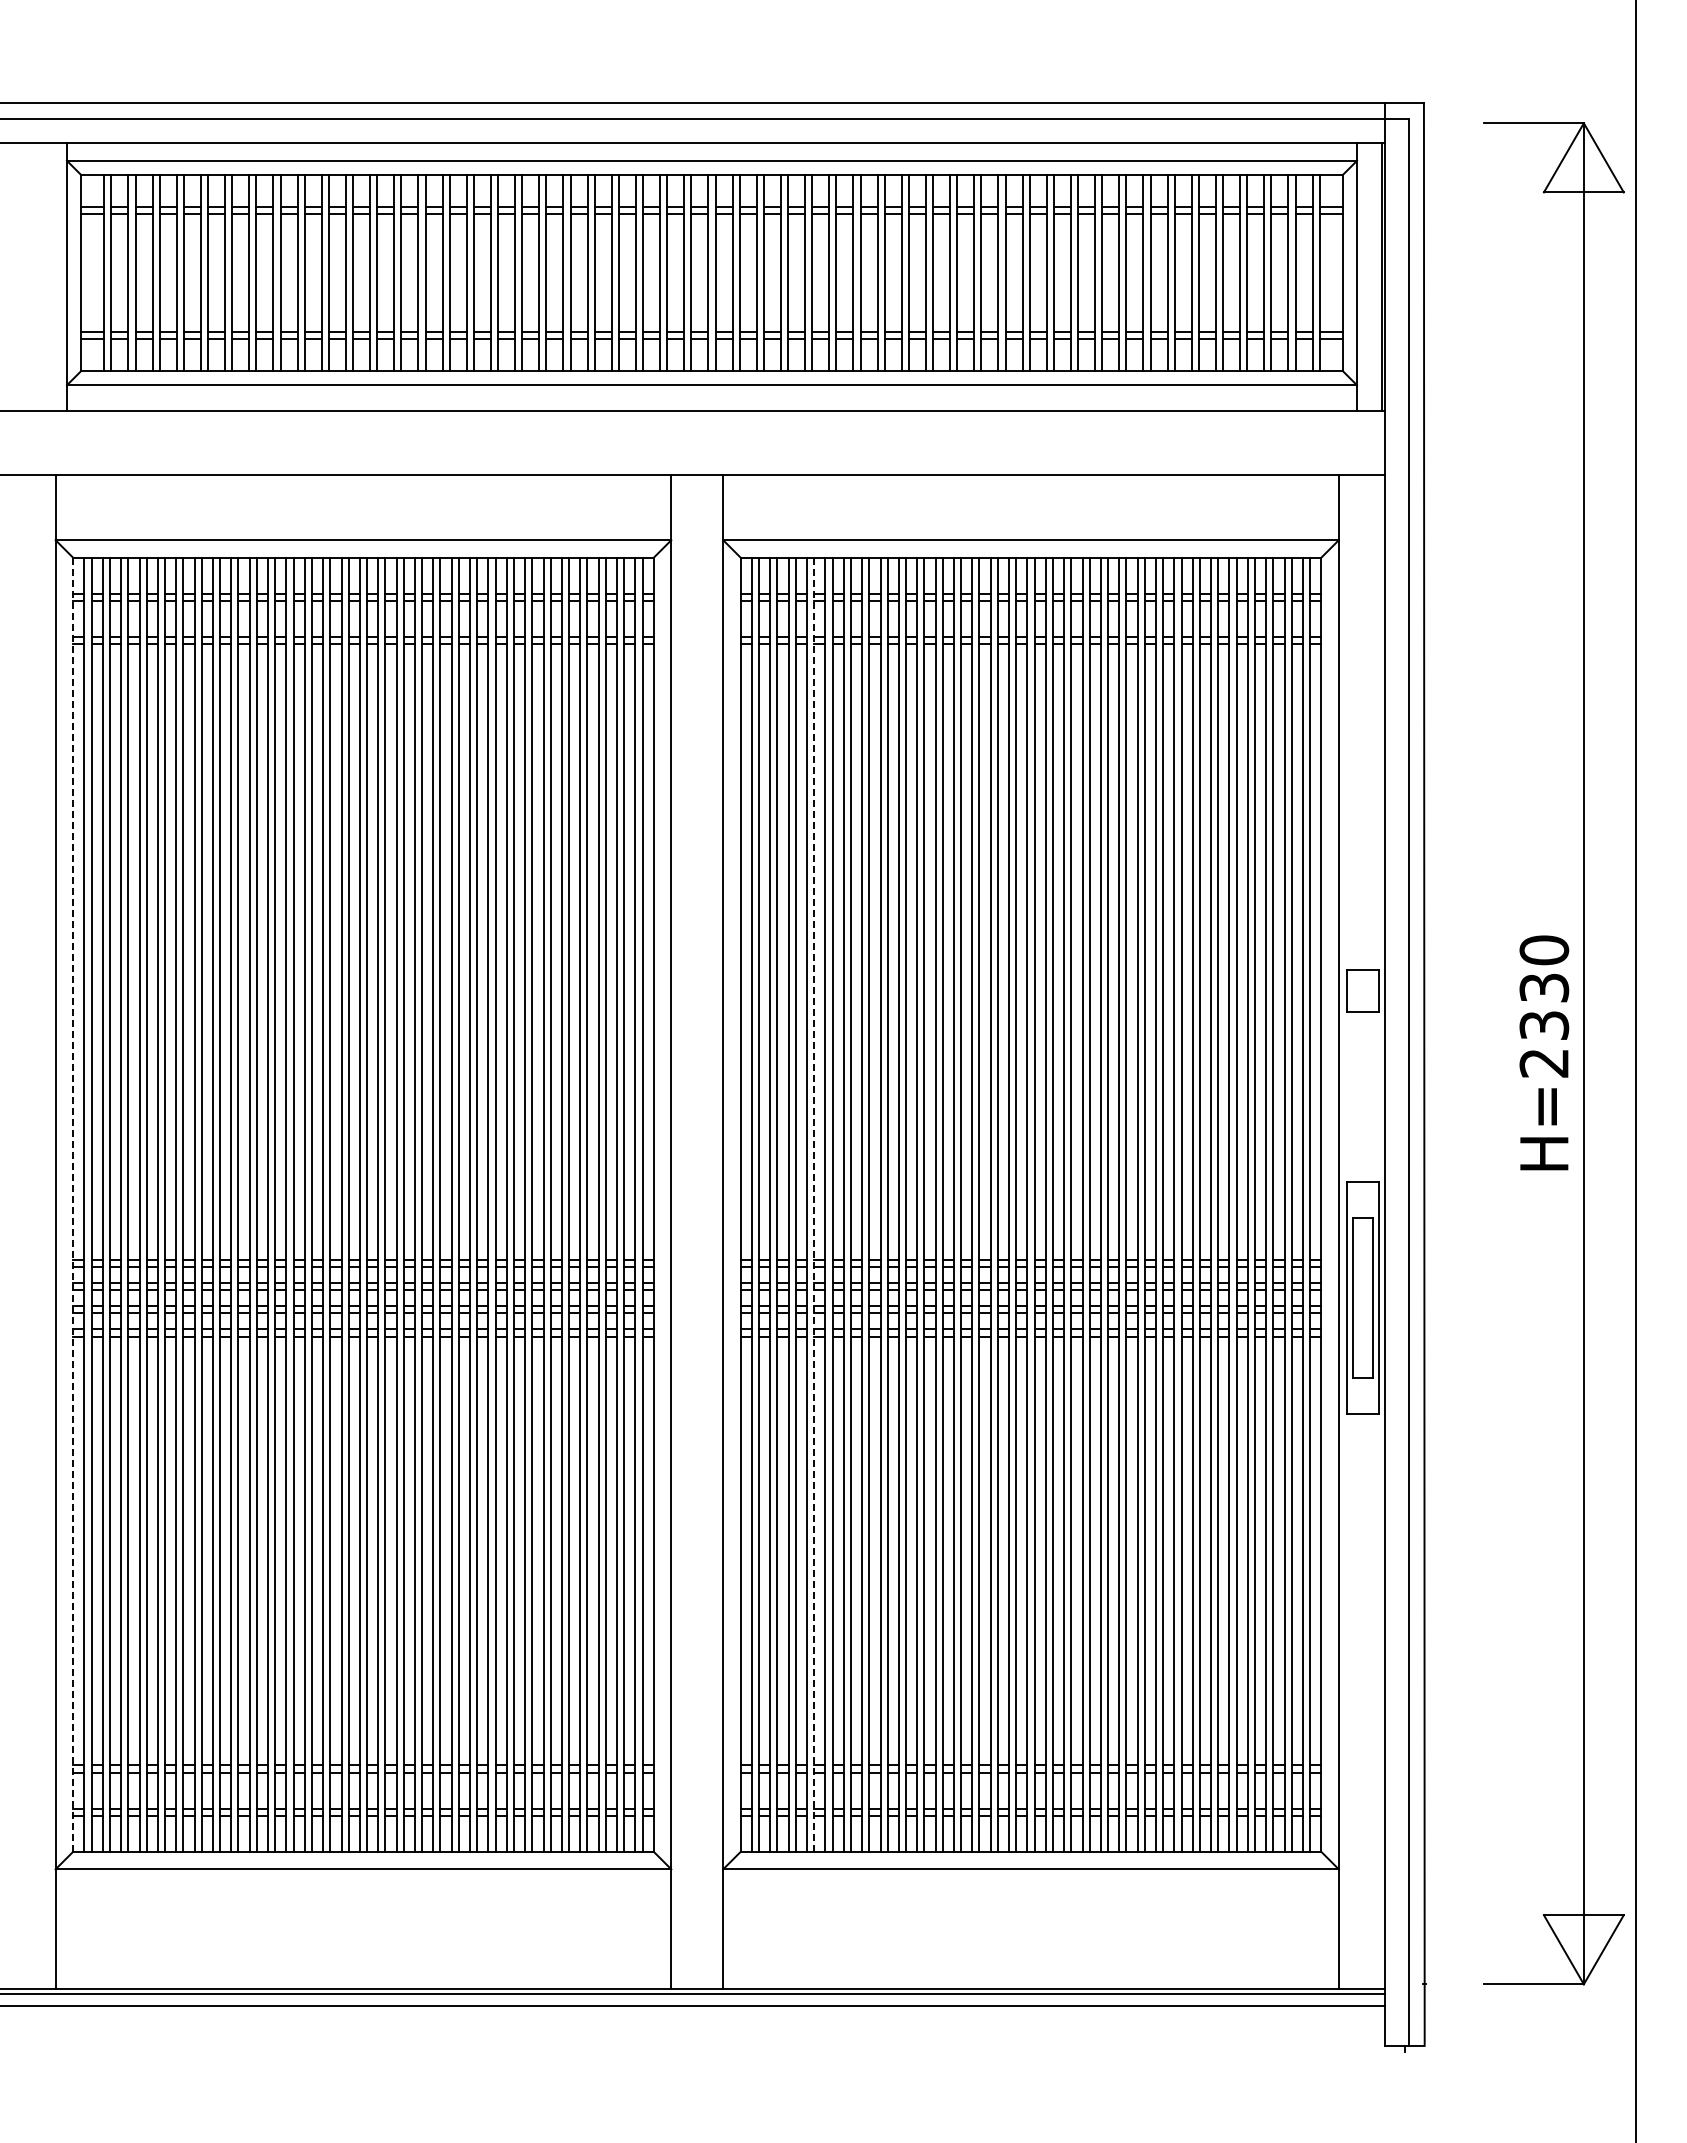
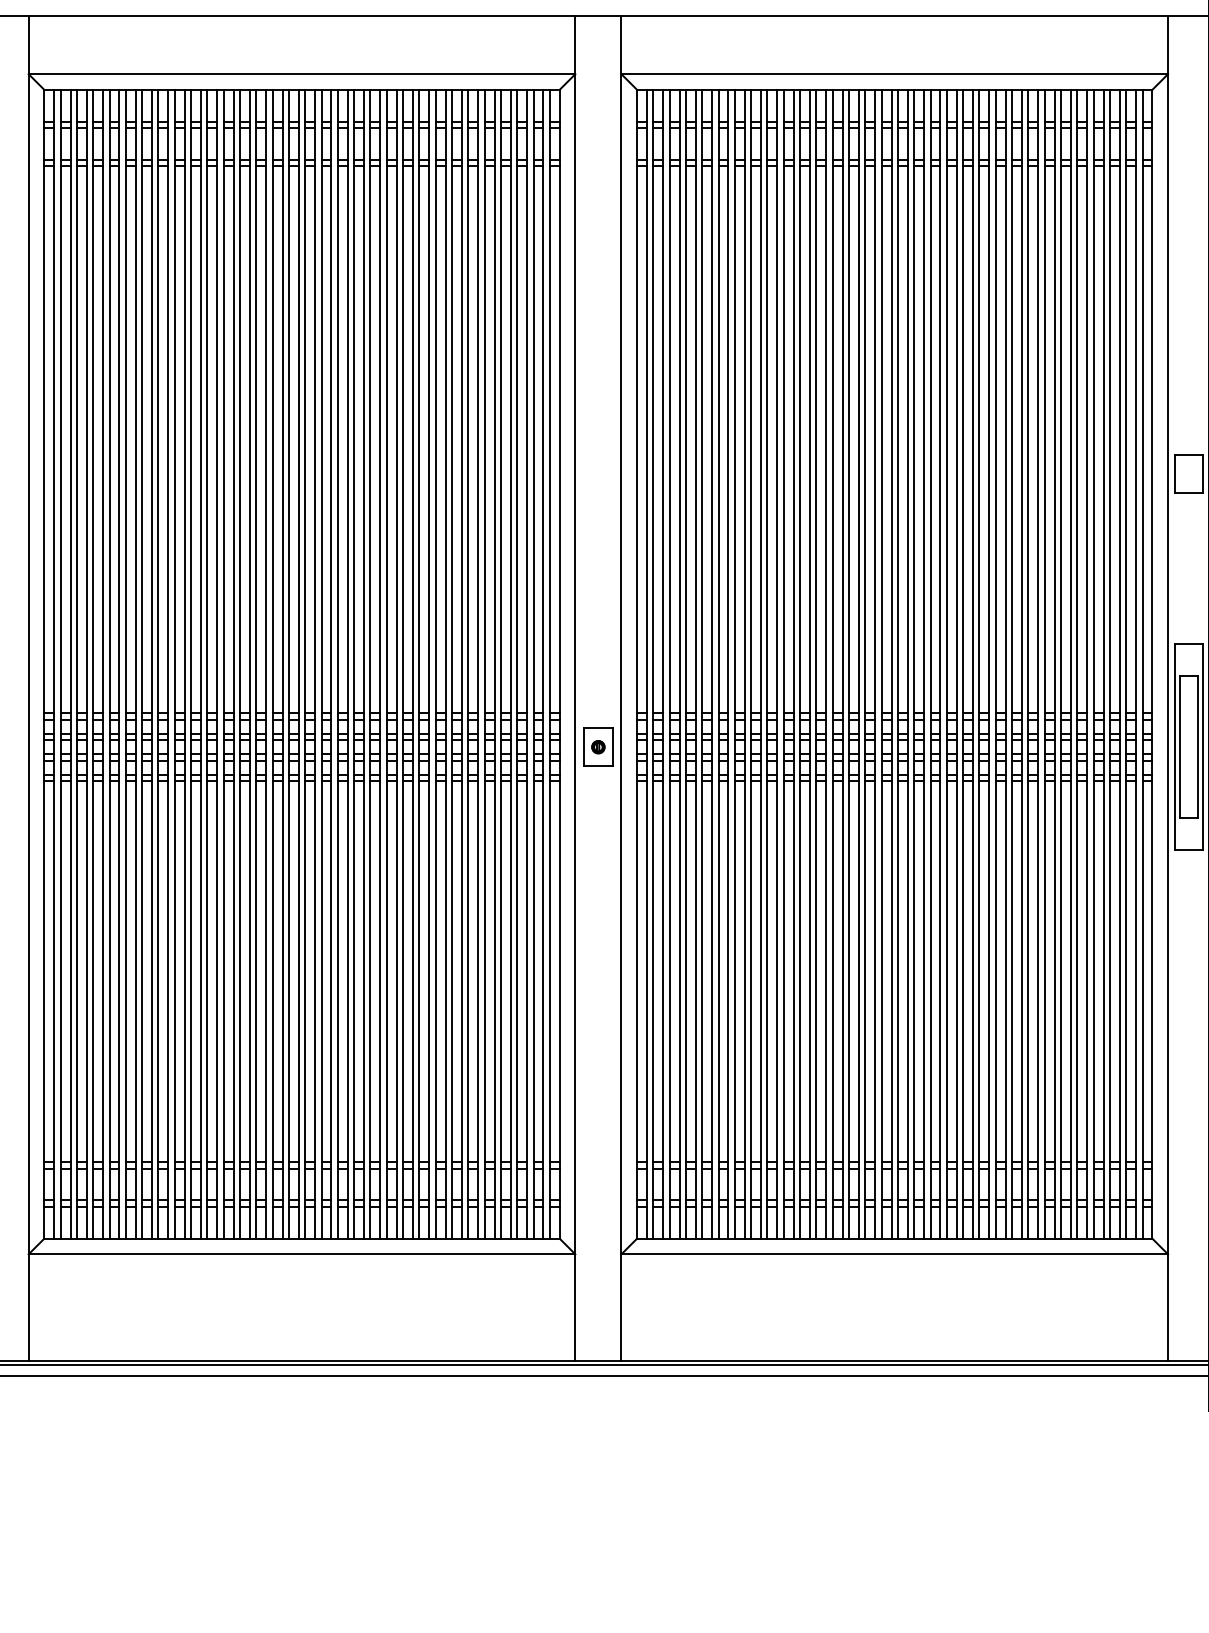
line: (73, 1204) -> (44, 664), dashed -> solid
line: (814, 1204) -> (702, 664), dashed -> solid
part: (696, 1297) -> (597, 746), added

